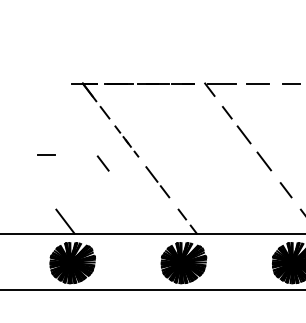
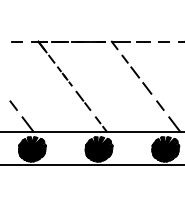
line: (46, 154) -> (16, 41), moved
line: (102, 163) -> (13, 105), moved

